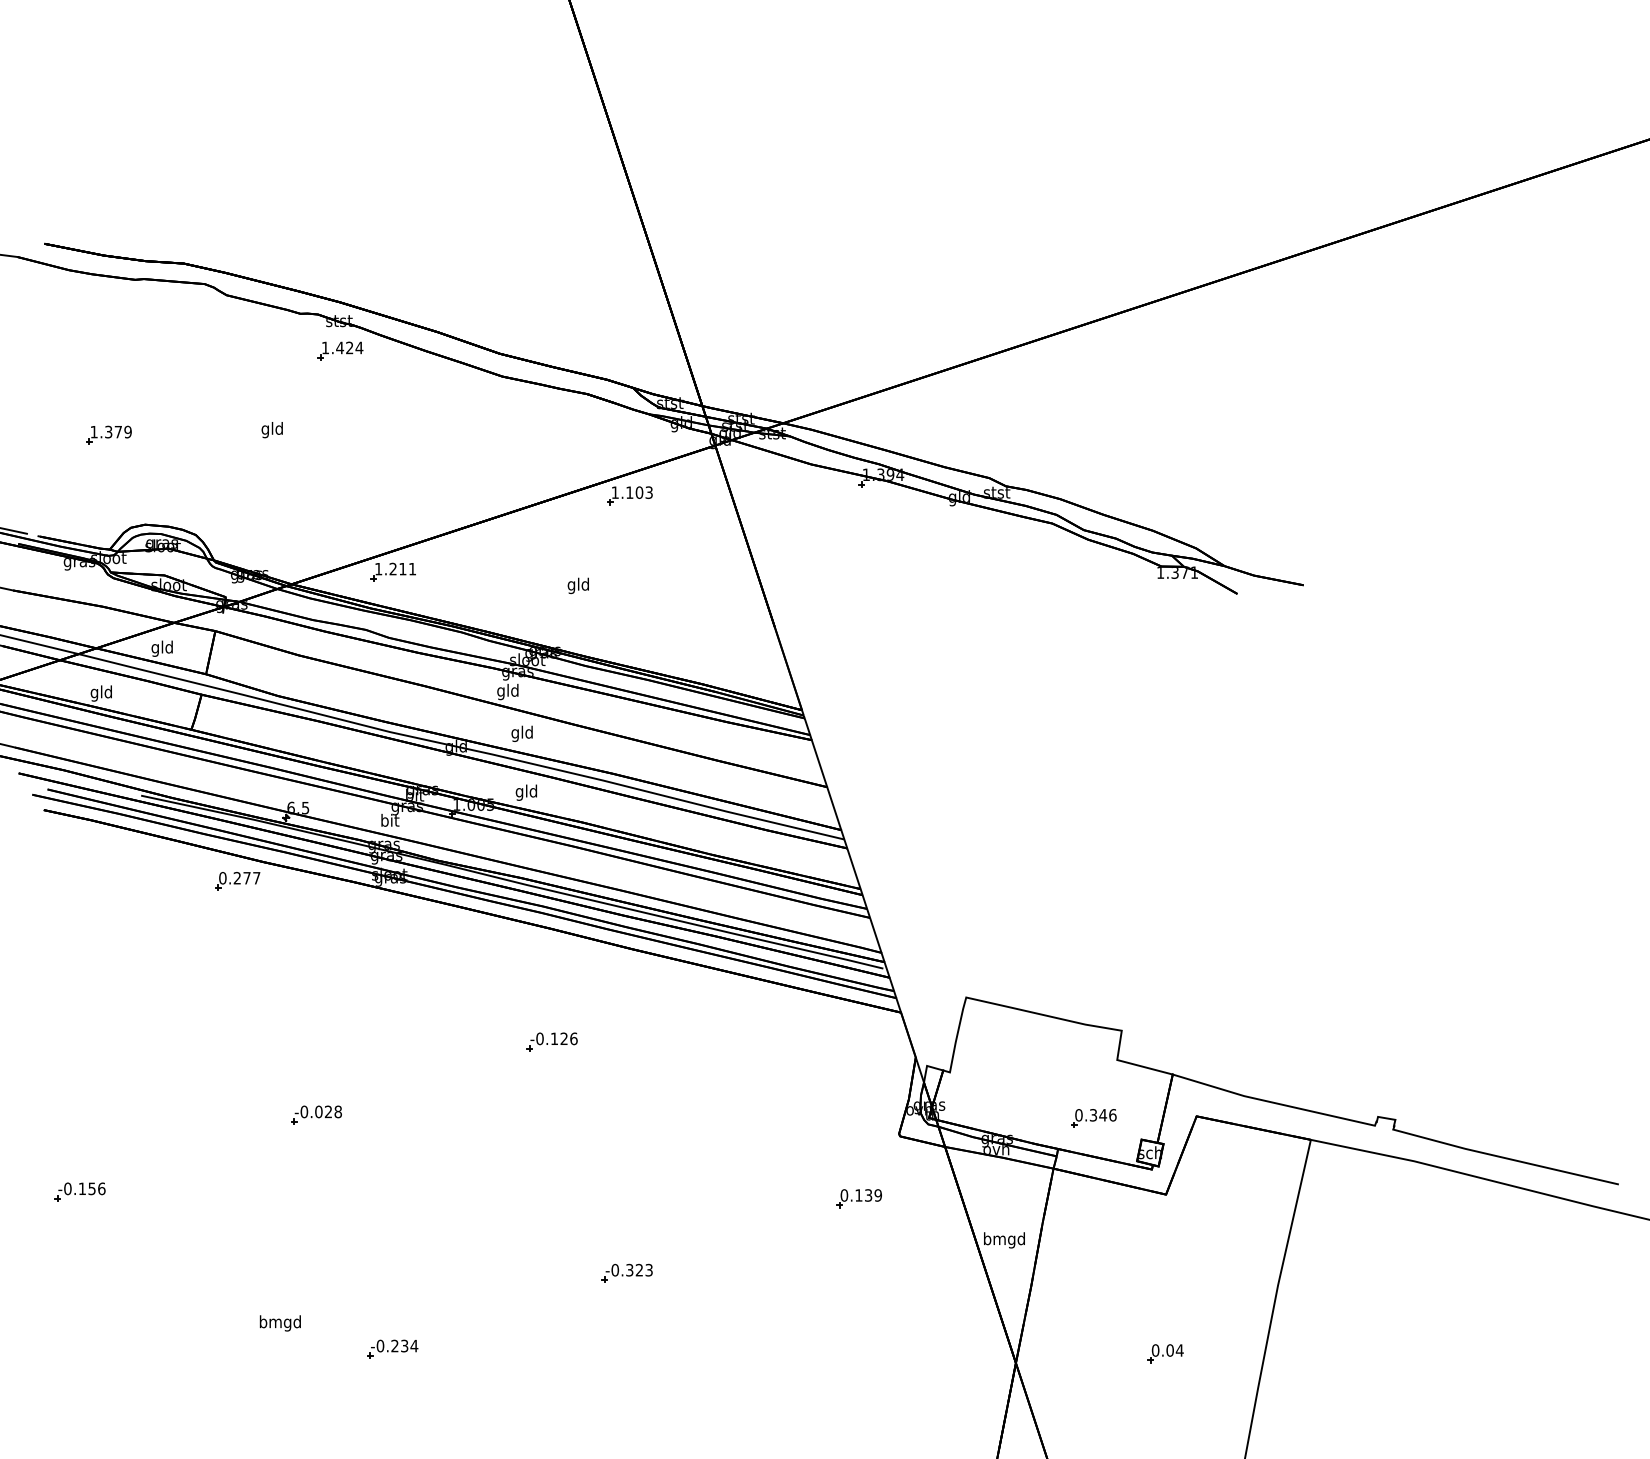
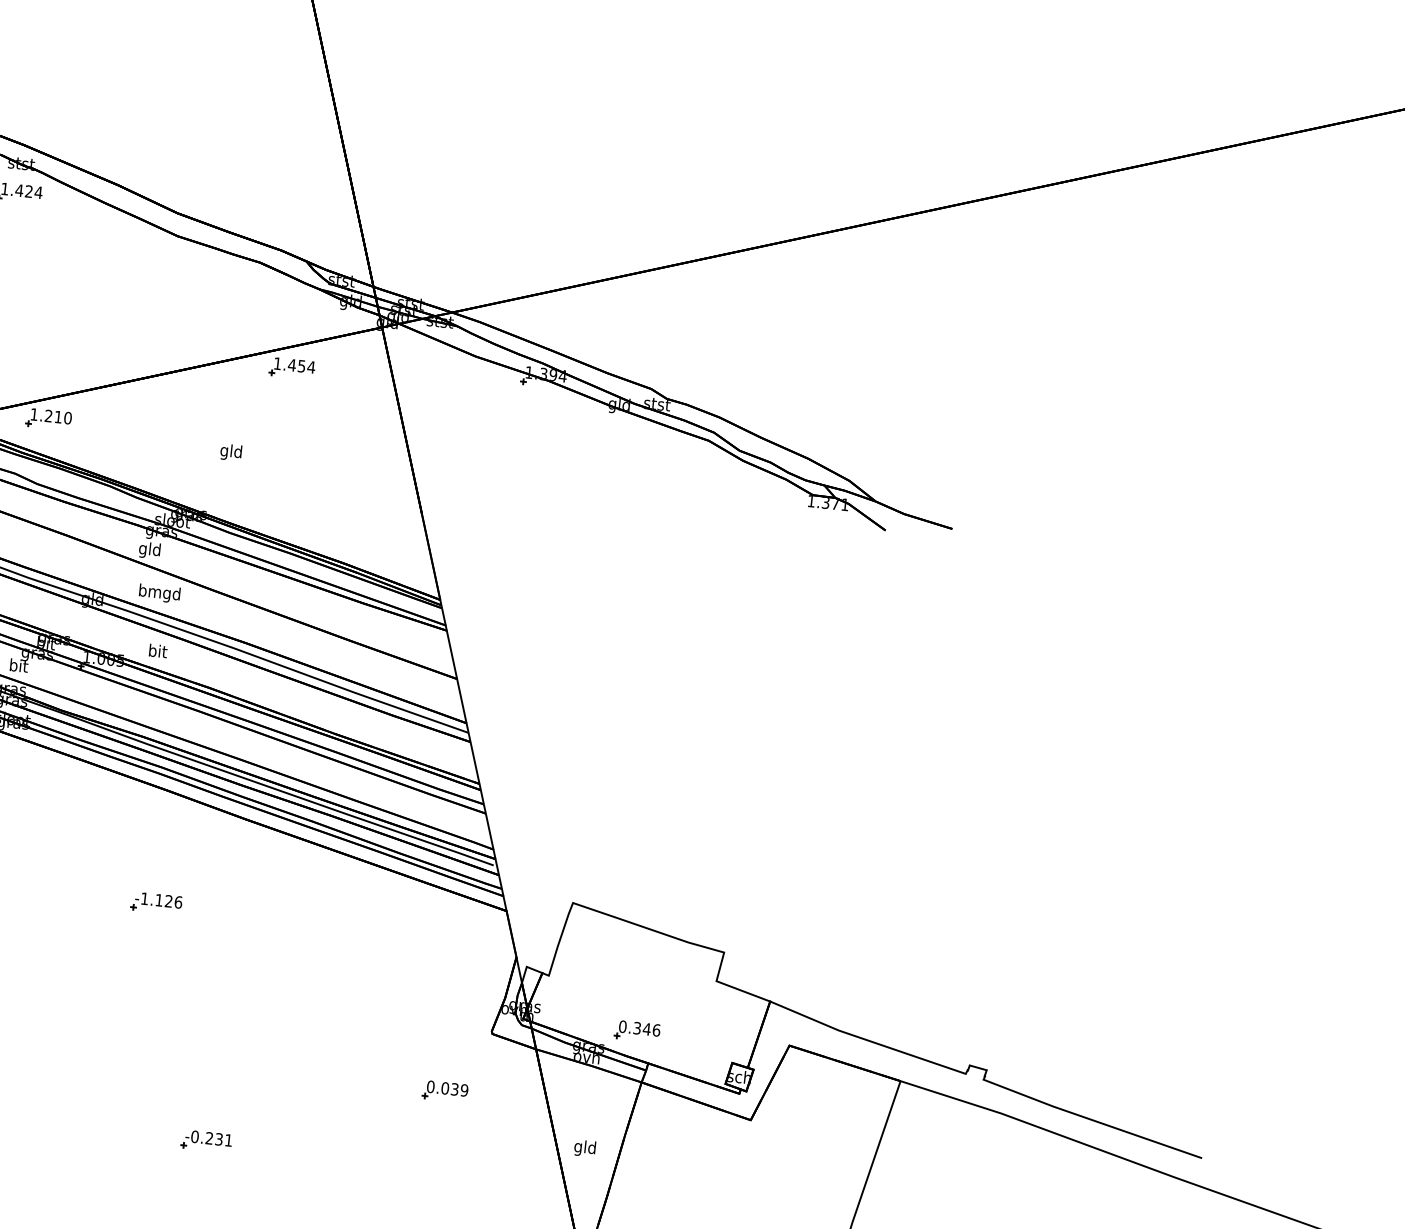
text: (639, 492) -> (301, 366), 1.103 -> 1.454
text: (412, 568) -> (68, 417), 1.211 -> 1.210
text: (521, 733) -> (158, 593), gld -> bmgd
text: (526, 792) -> (157, 652), gld -> bit
text: (539, 1038) -> (144, 898), -0.126 -> -1.126
part: (1093, 1118) -> (636, 1031), moved
text: (858, 1195) -> (444, 1088), 0.139 -> 0.039
text: (1004, 1240) -> (585, 1148), bmgd -> gld
text: (639, 1269) -> (219, 1138), -0.323 -> -0.231

